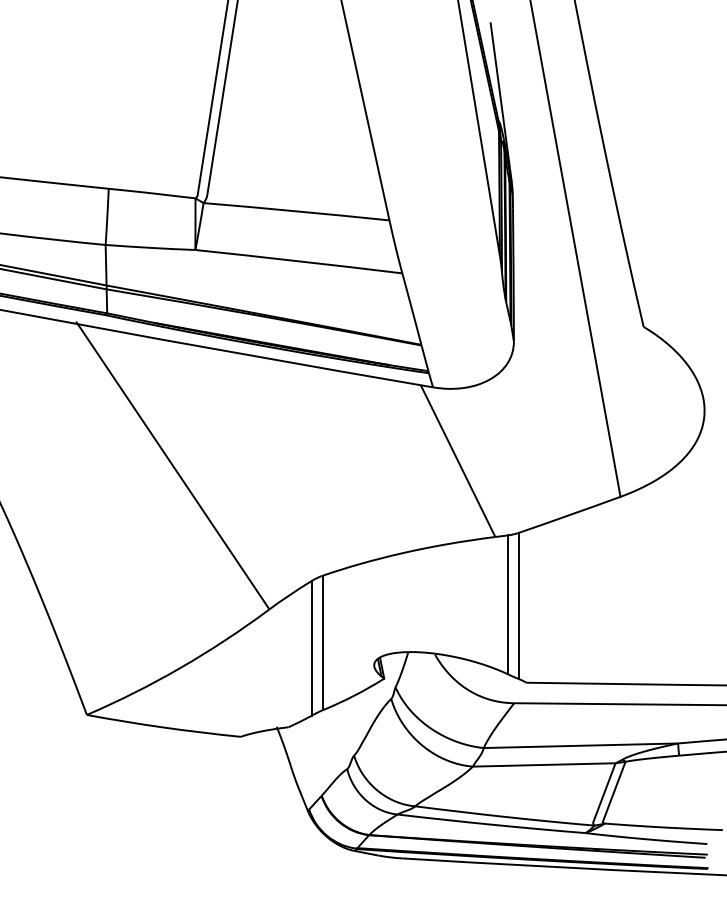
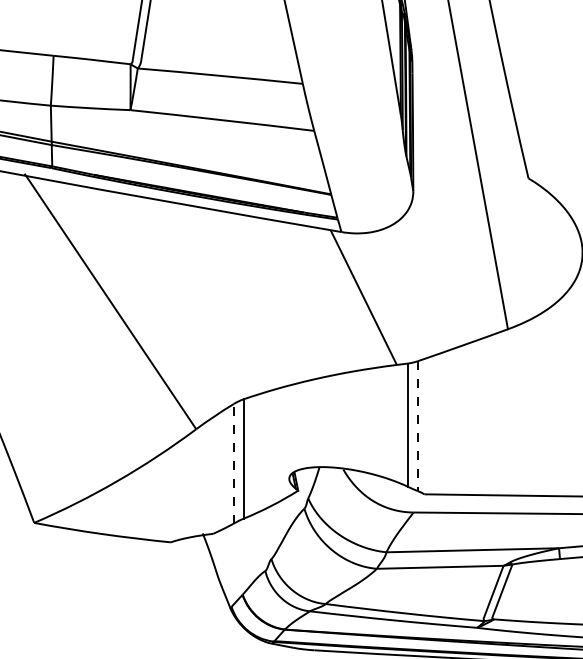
line: (518, 606) -> (417, 426), solid -> dashed
line: (311, 647) -> (233, 463), solid -> dashed

